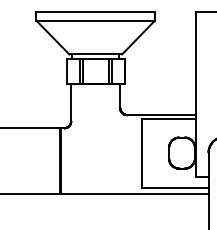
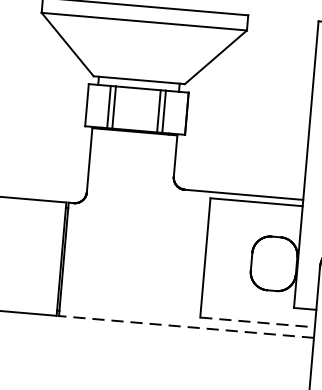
line: (175, 187) -> (257, 322), solid -> dashed
line: (134, 193) -> (185, 326), solid -> dashed

